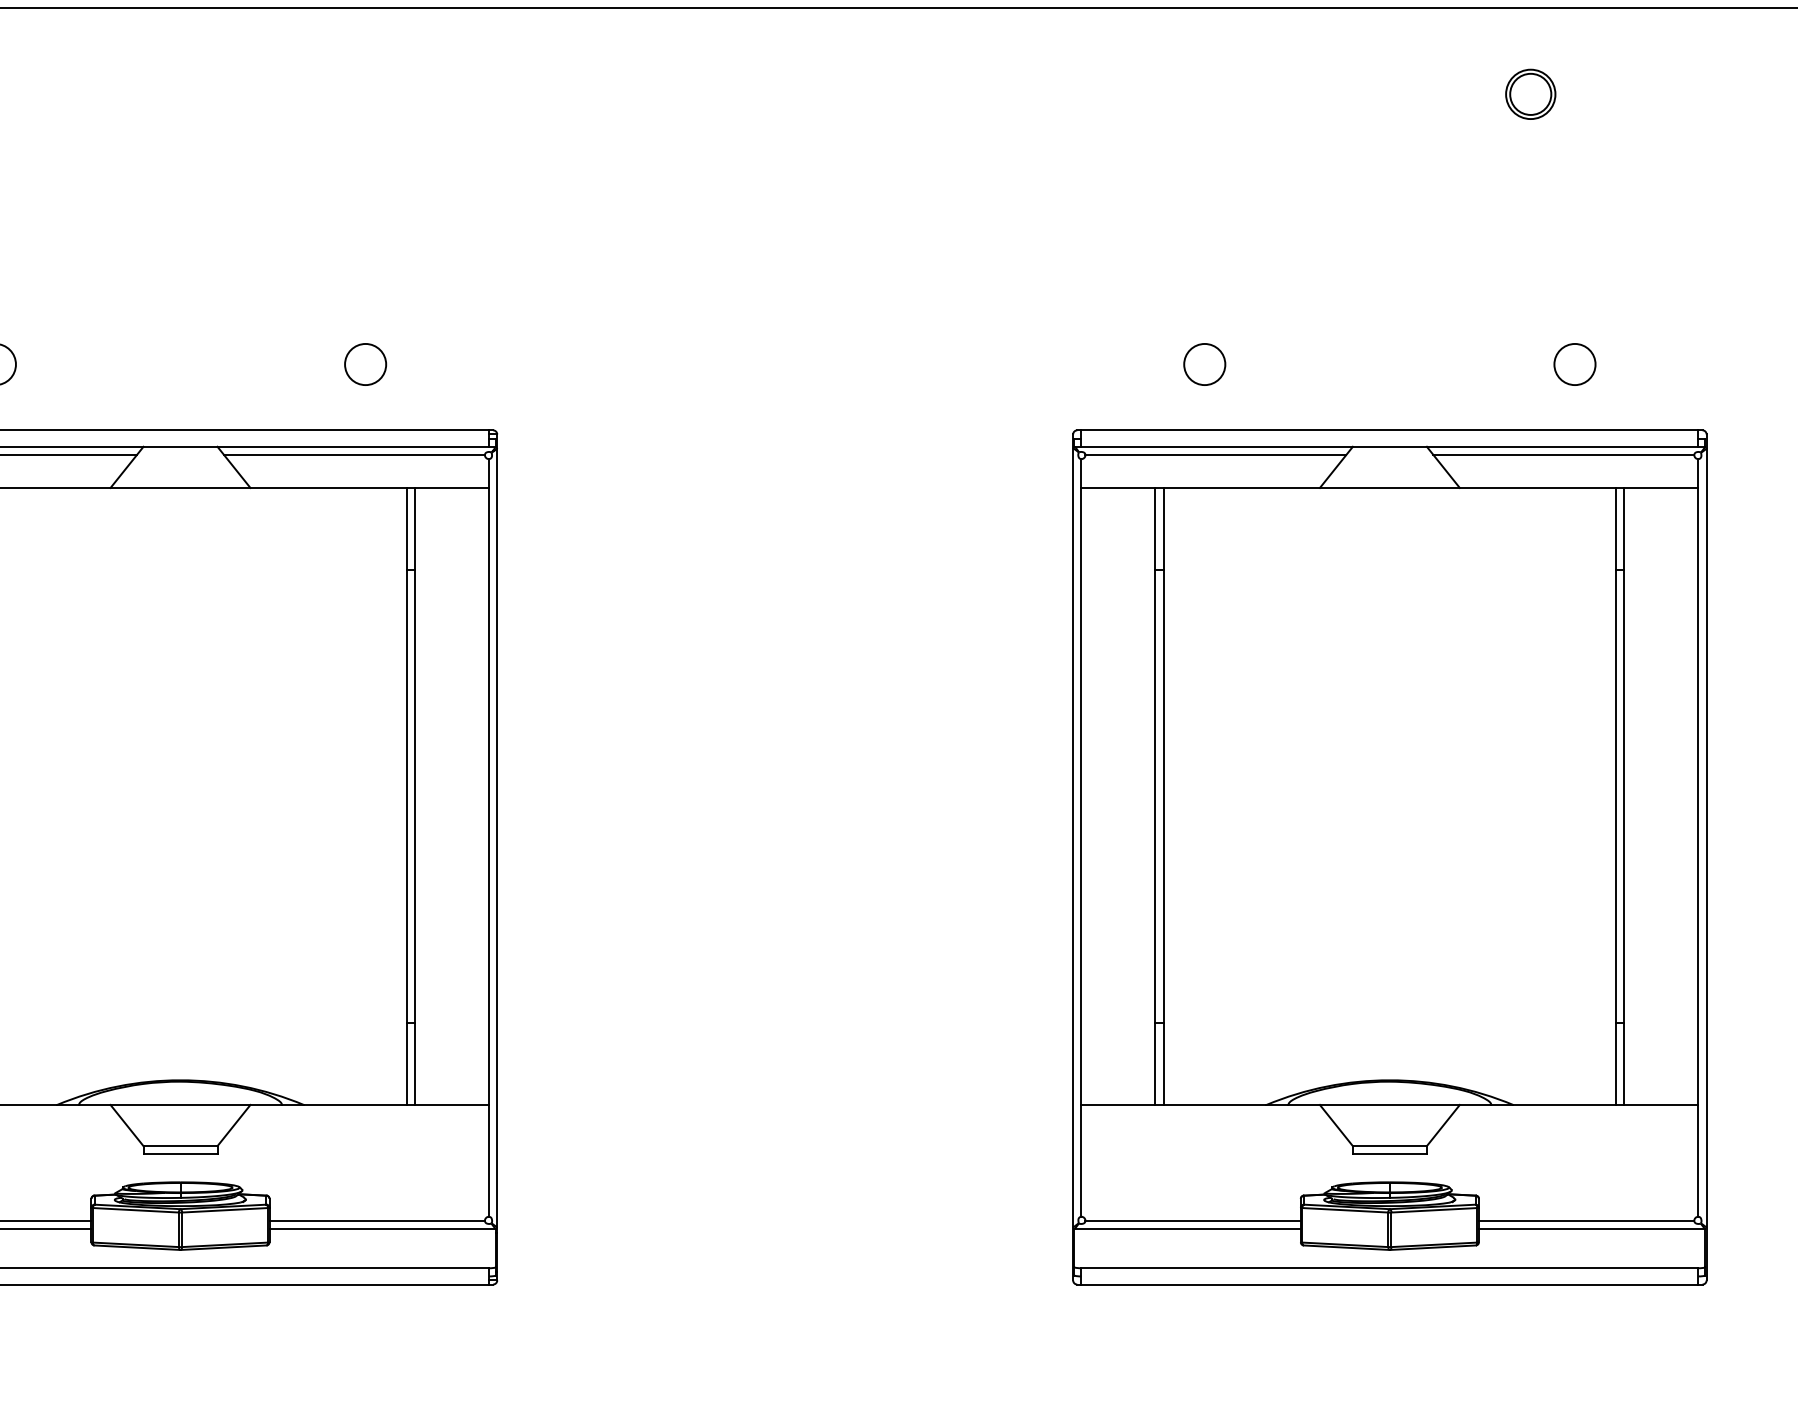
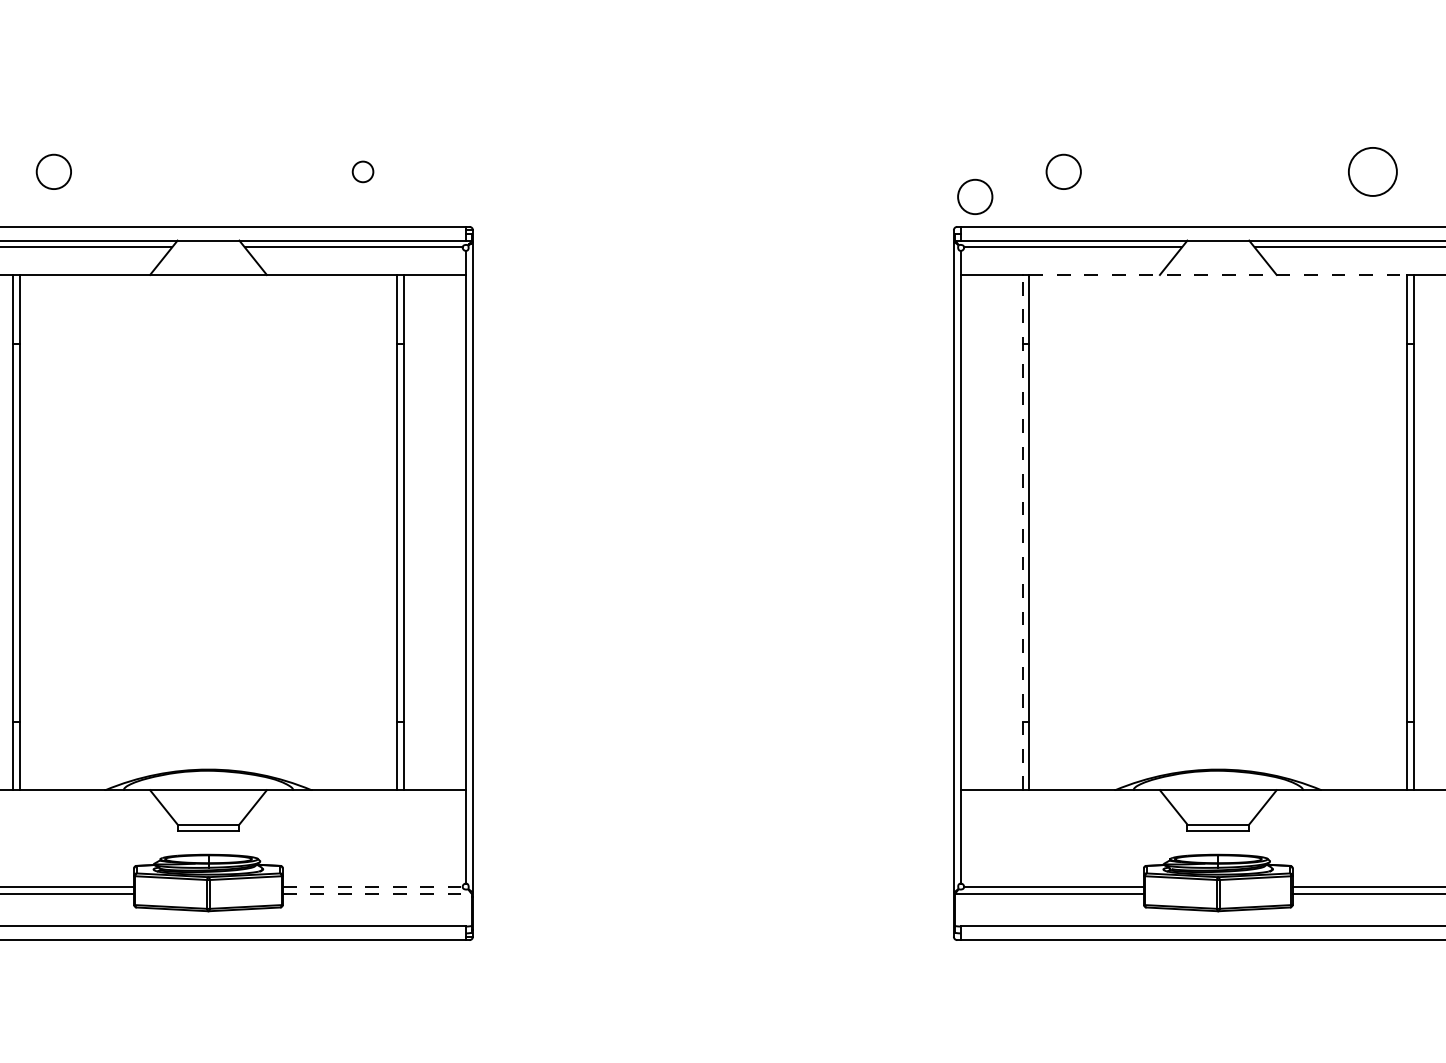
circle: (365, 364) -> (362, 171), size x0.6
circle: (1574, 364) -> (1372, 171), size x1.4
circle: (1098, 394) -> (975, 196), added
line: (1390, 487) -> (1218, 274), solid -> dashed
line: (1155, 796) -> (1022, 532), solid -> dashed
line: (377, 1220) -> (372, 886), solid -> dashed
line: (383, 1229) -> (377, 894), solid -> dashed

